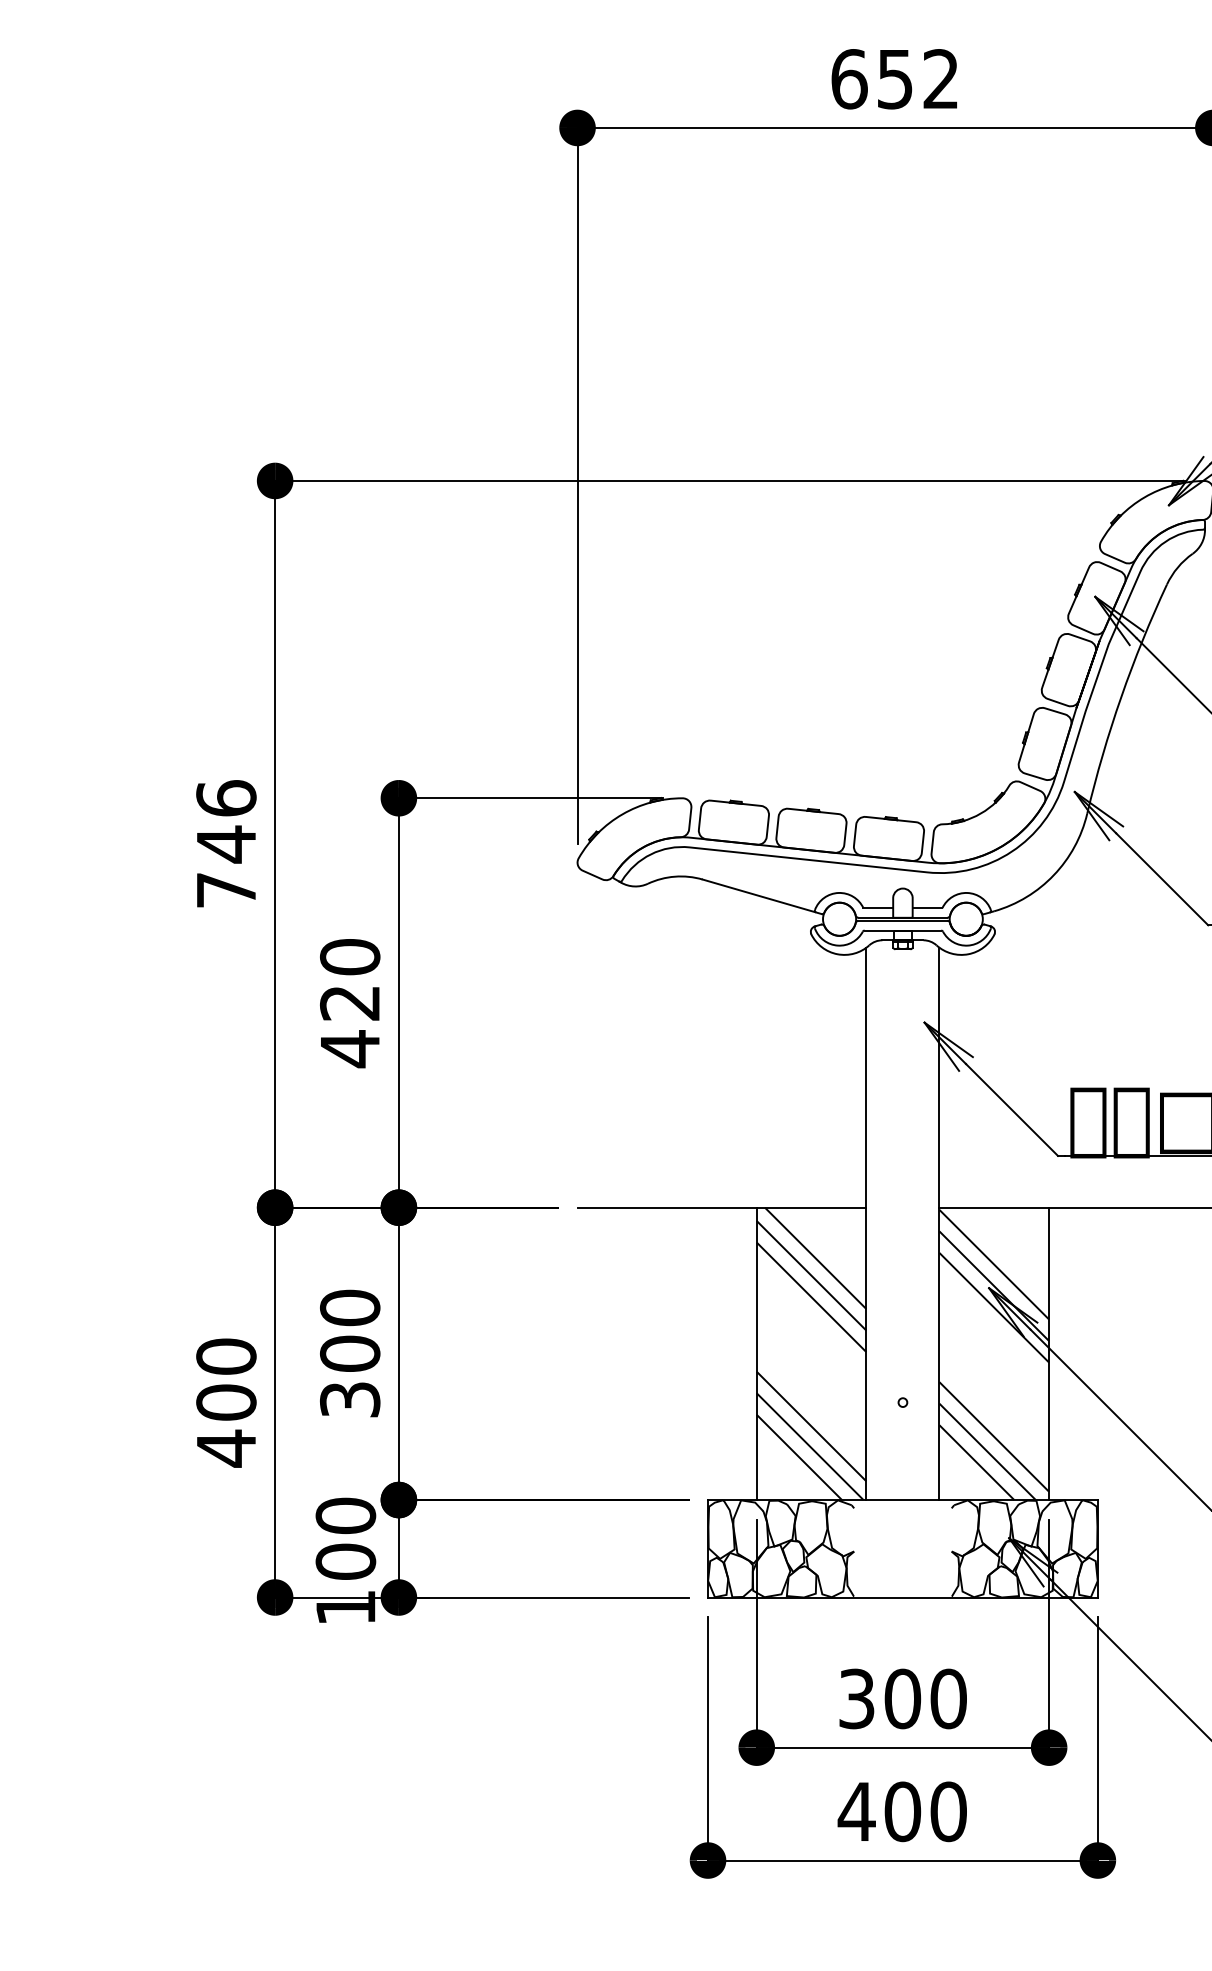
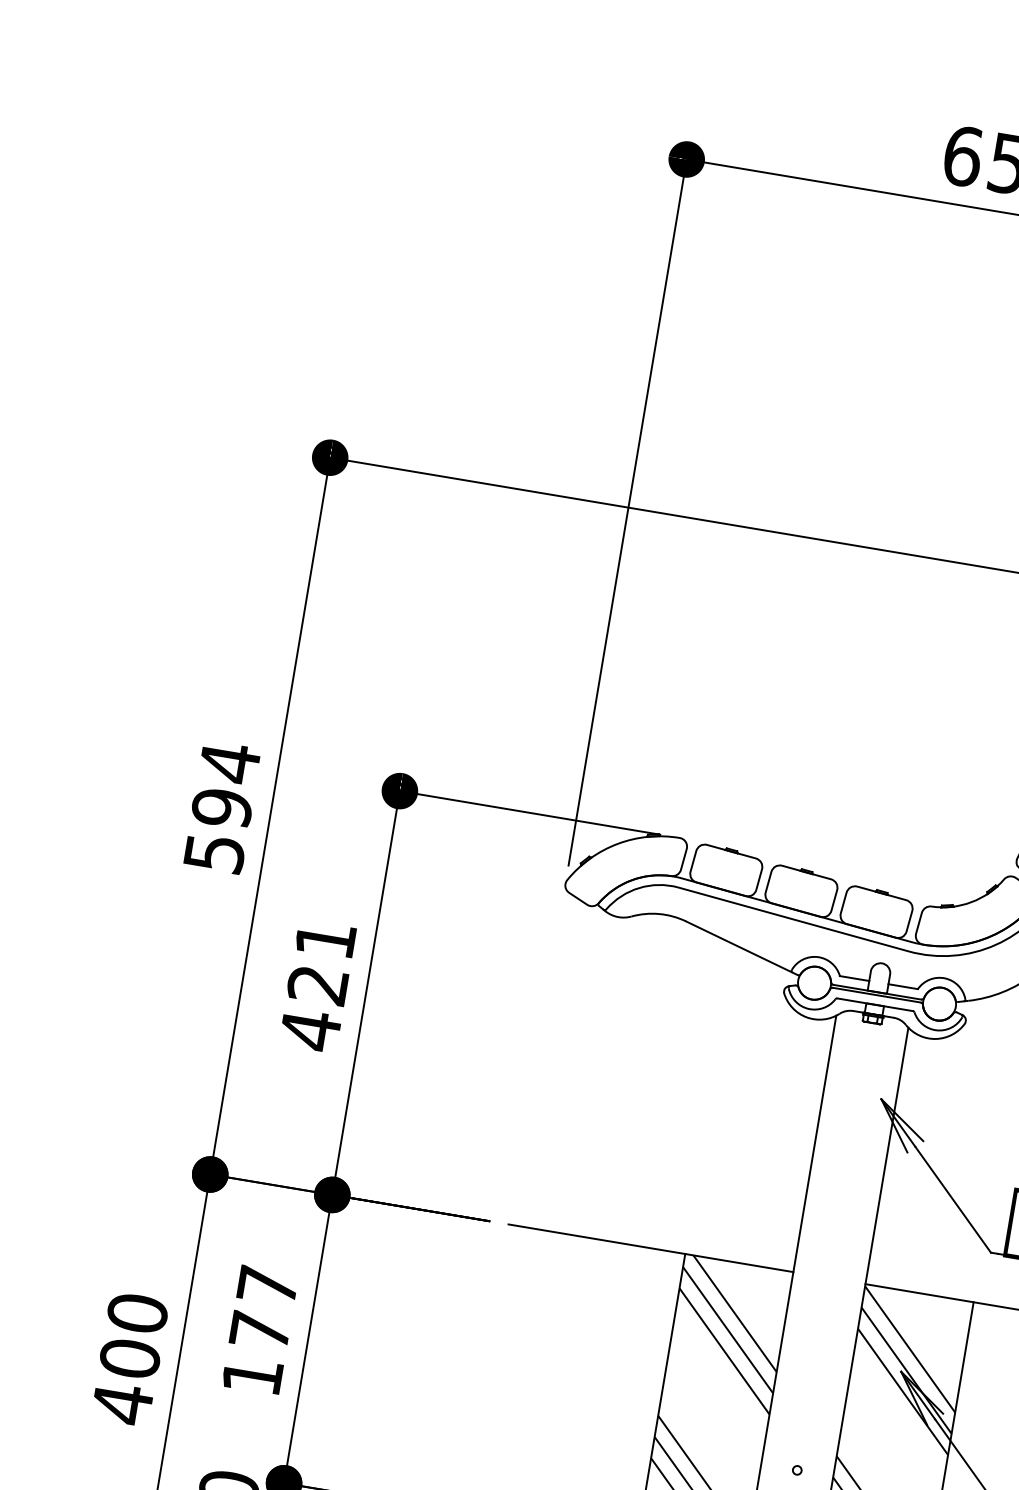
text: (226, 843) -> (222, 807), 746 -> 594
text: (350, 957) -> (325, 940), 420 -> 421
text: (349, 1353) -> (259, 1330), 300 -> 177

